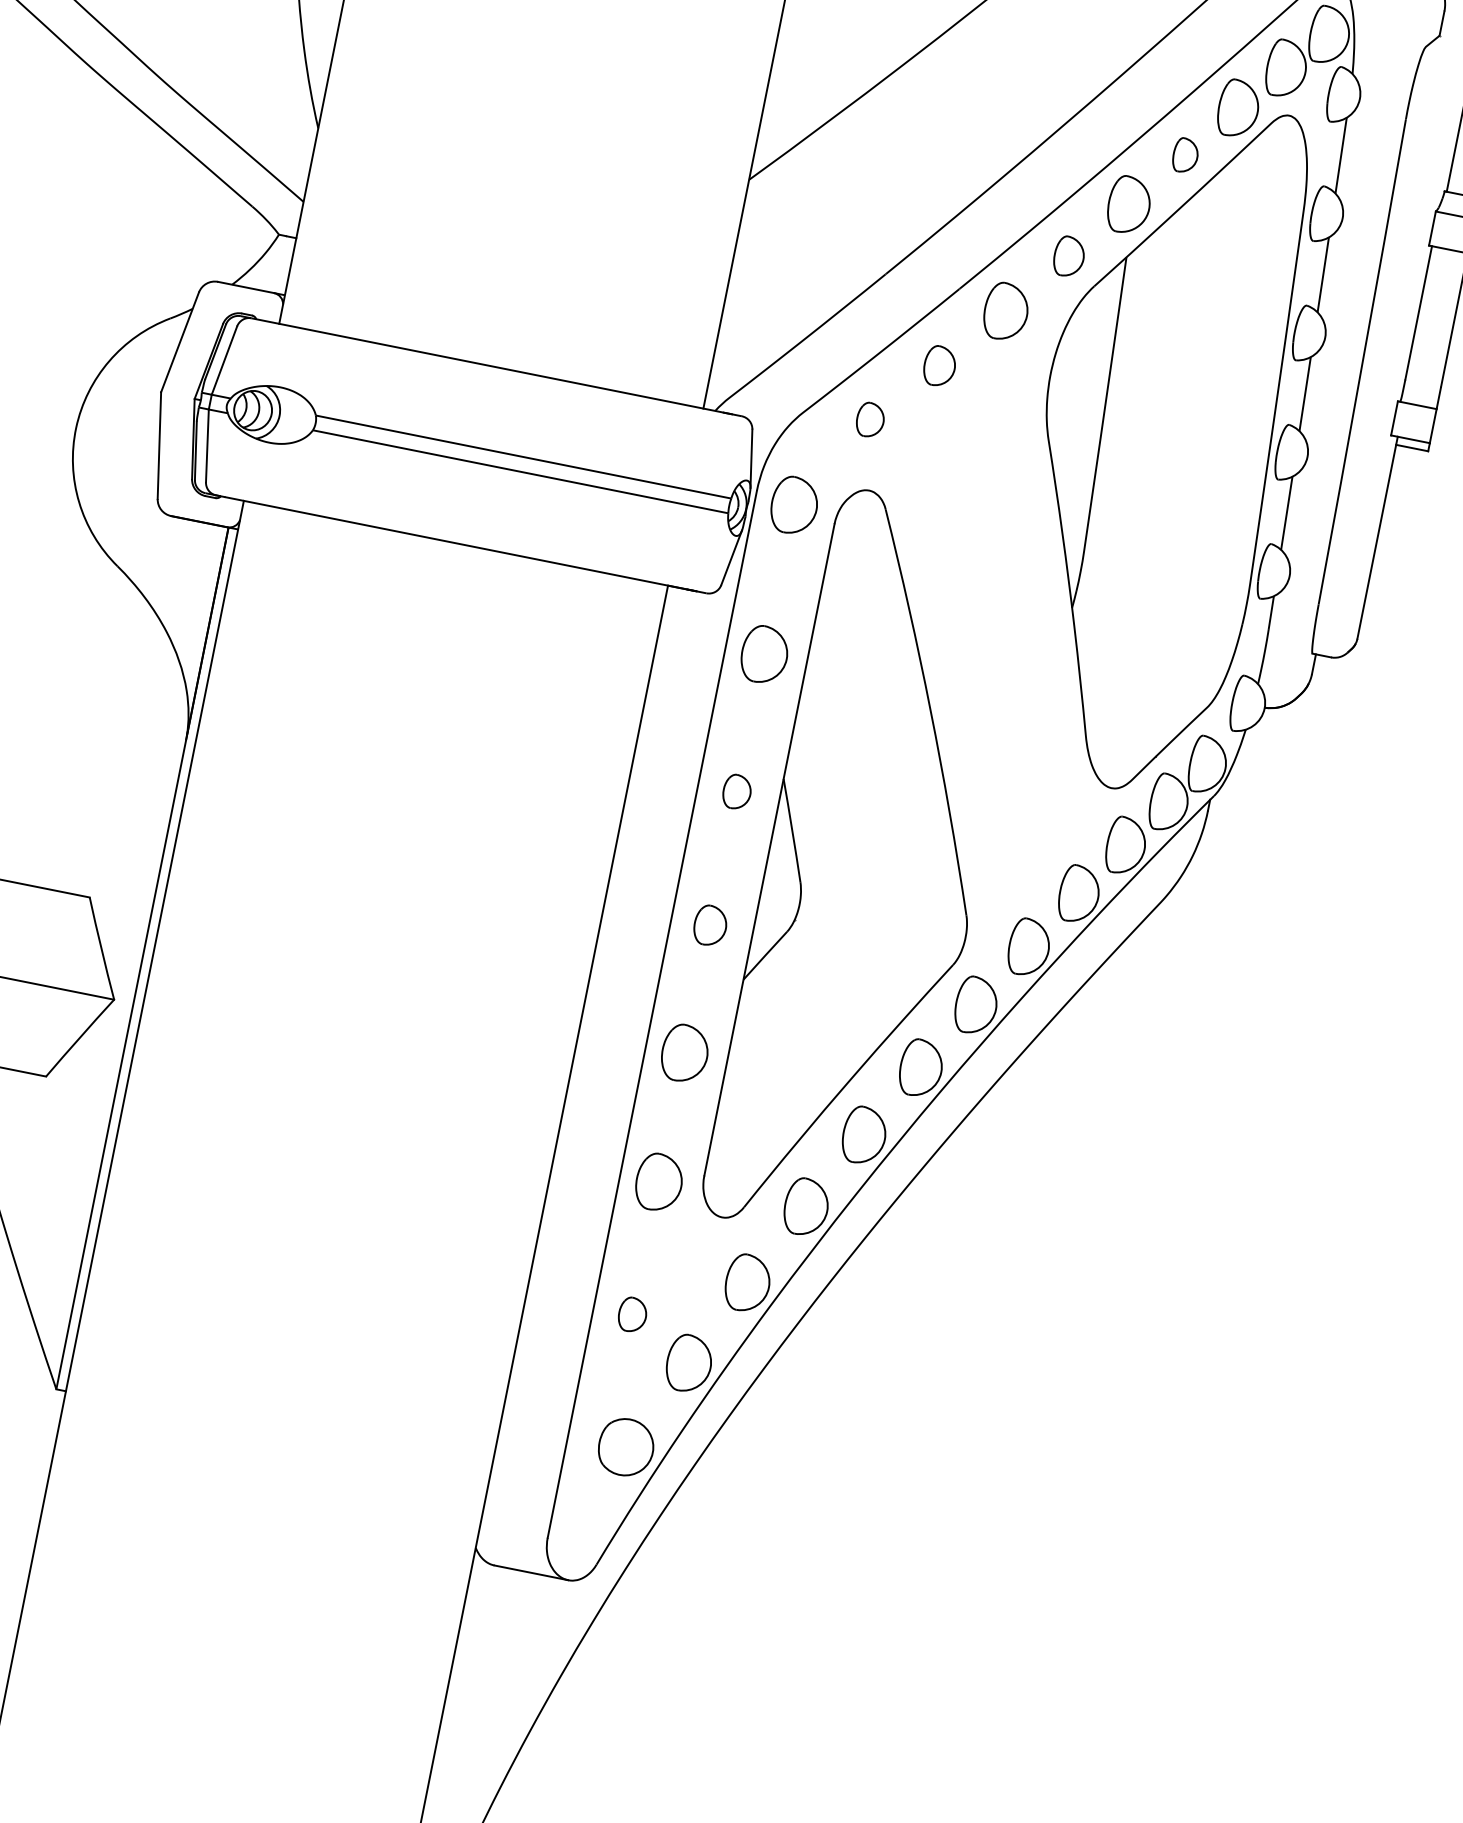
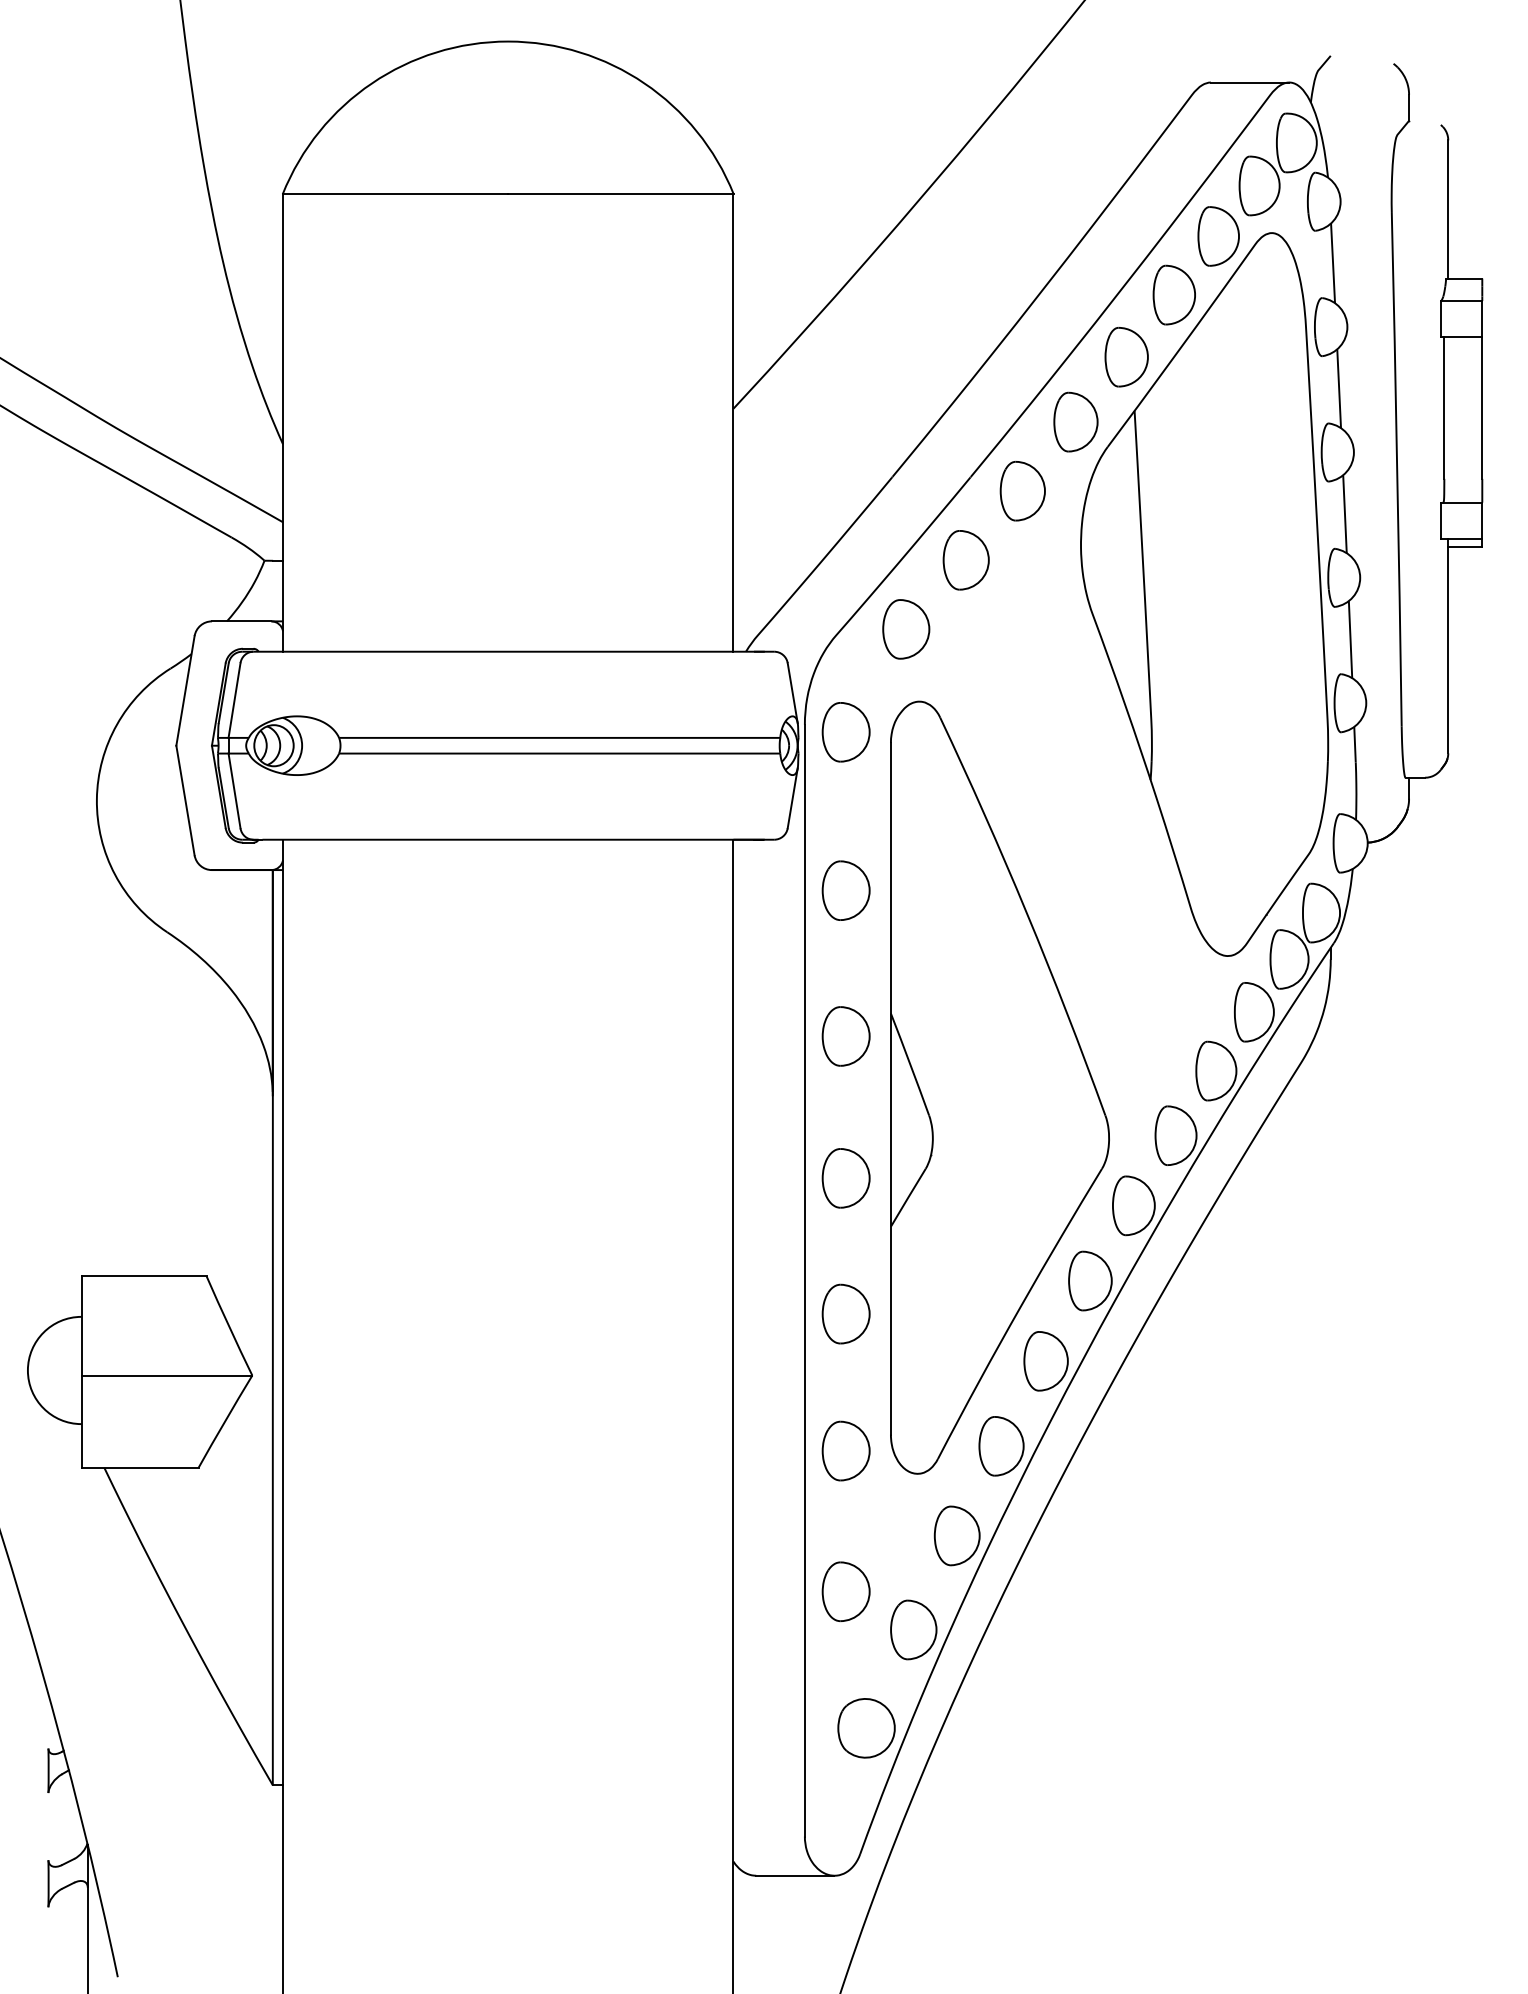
part: (1185, 155) -> (1173, 294), size x1.67
part: (1068, 256) -> (1075, 421), size x1.43
part: (939, 366) -> (965, 560), size x1.43
part: (870, 420) -> (906, 629), size x1.67
part: (736, 792) -> (845, 1036), size x1.67
part: (709, 925) -> (845, 1178), size x1.43
part: (632, 1314) -> (845, 1591), size x1.67

